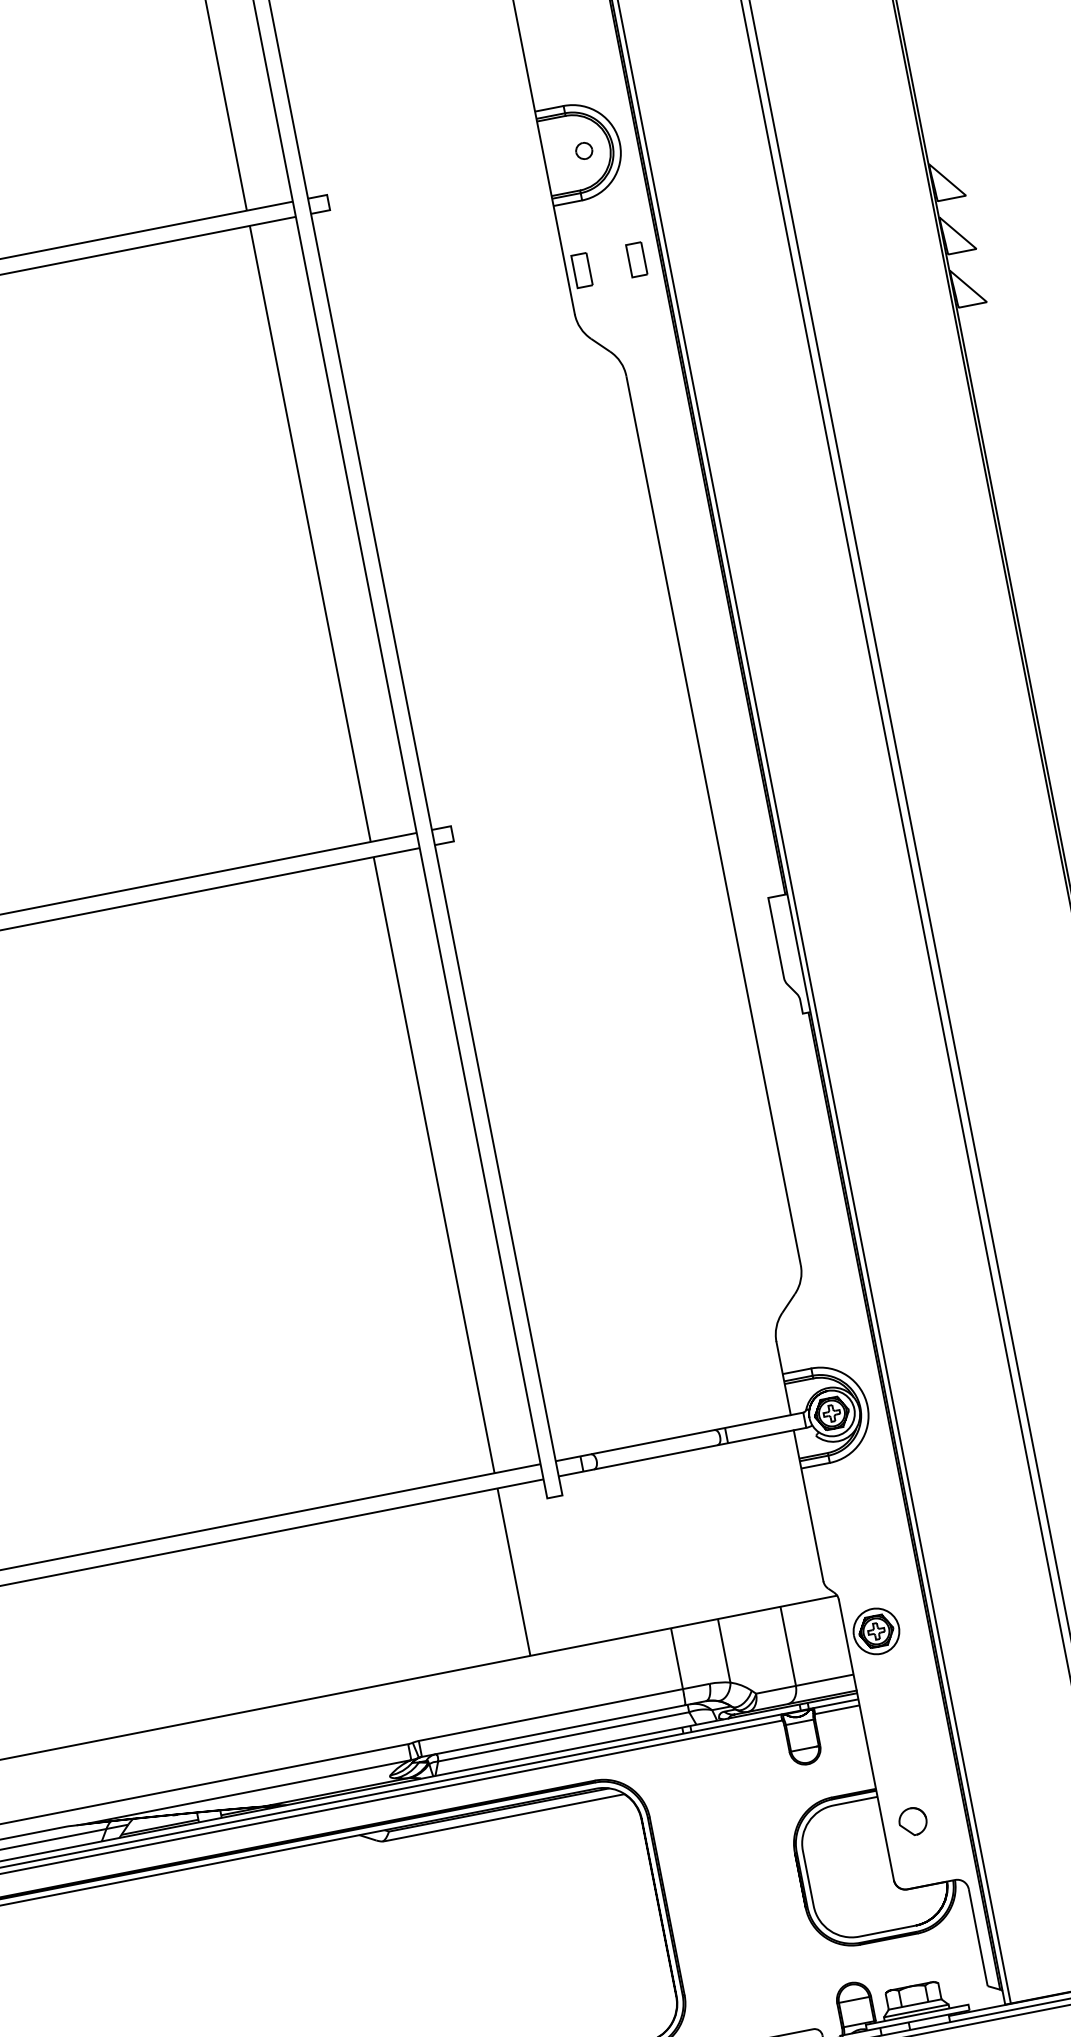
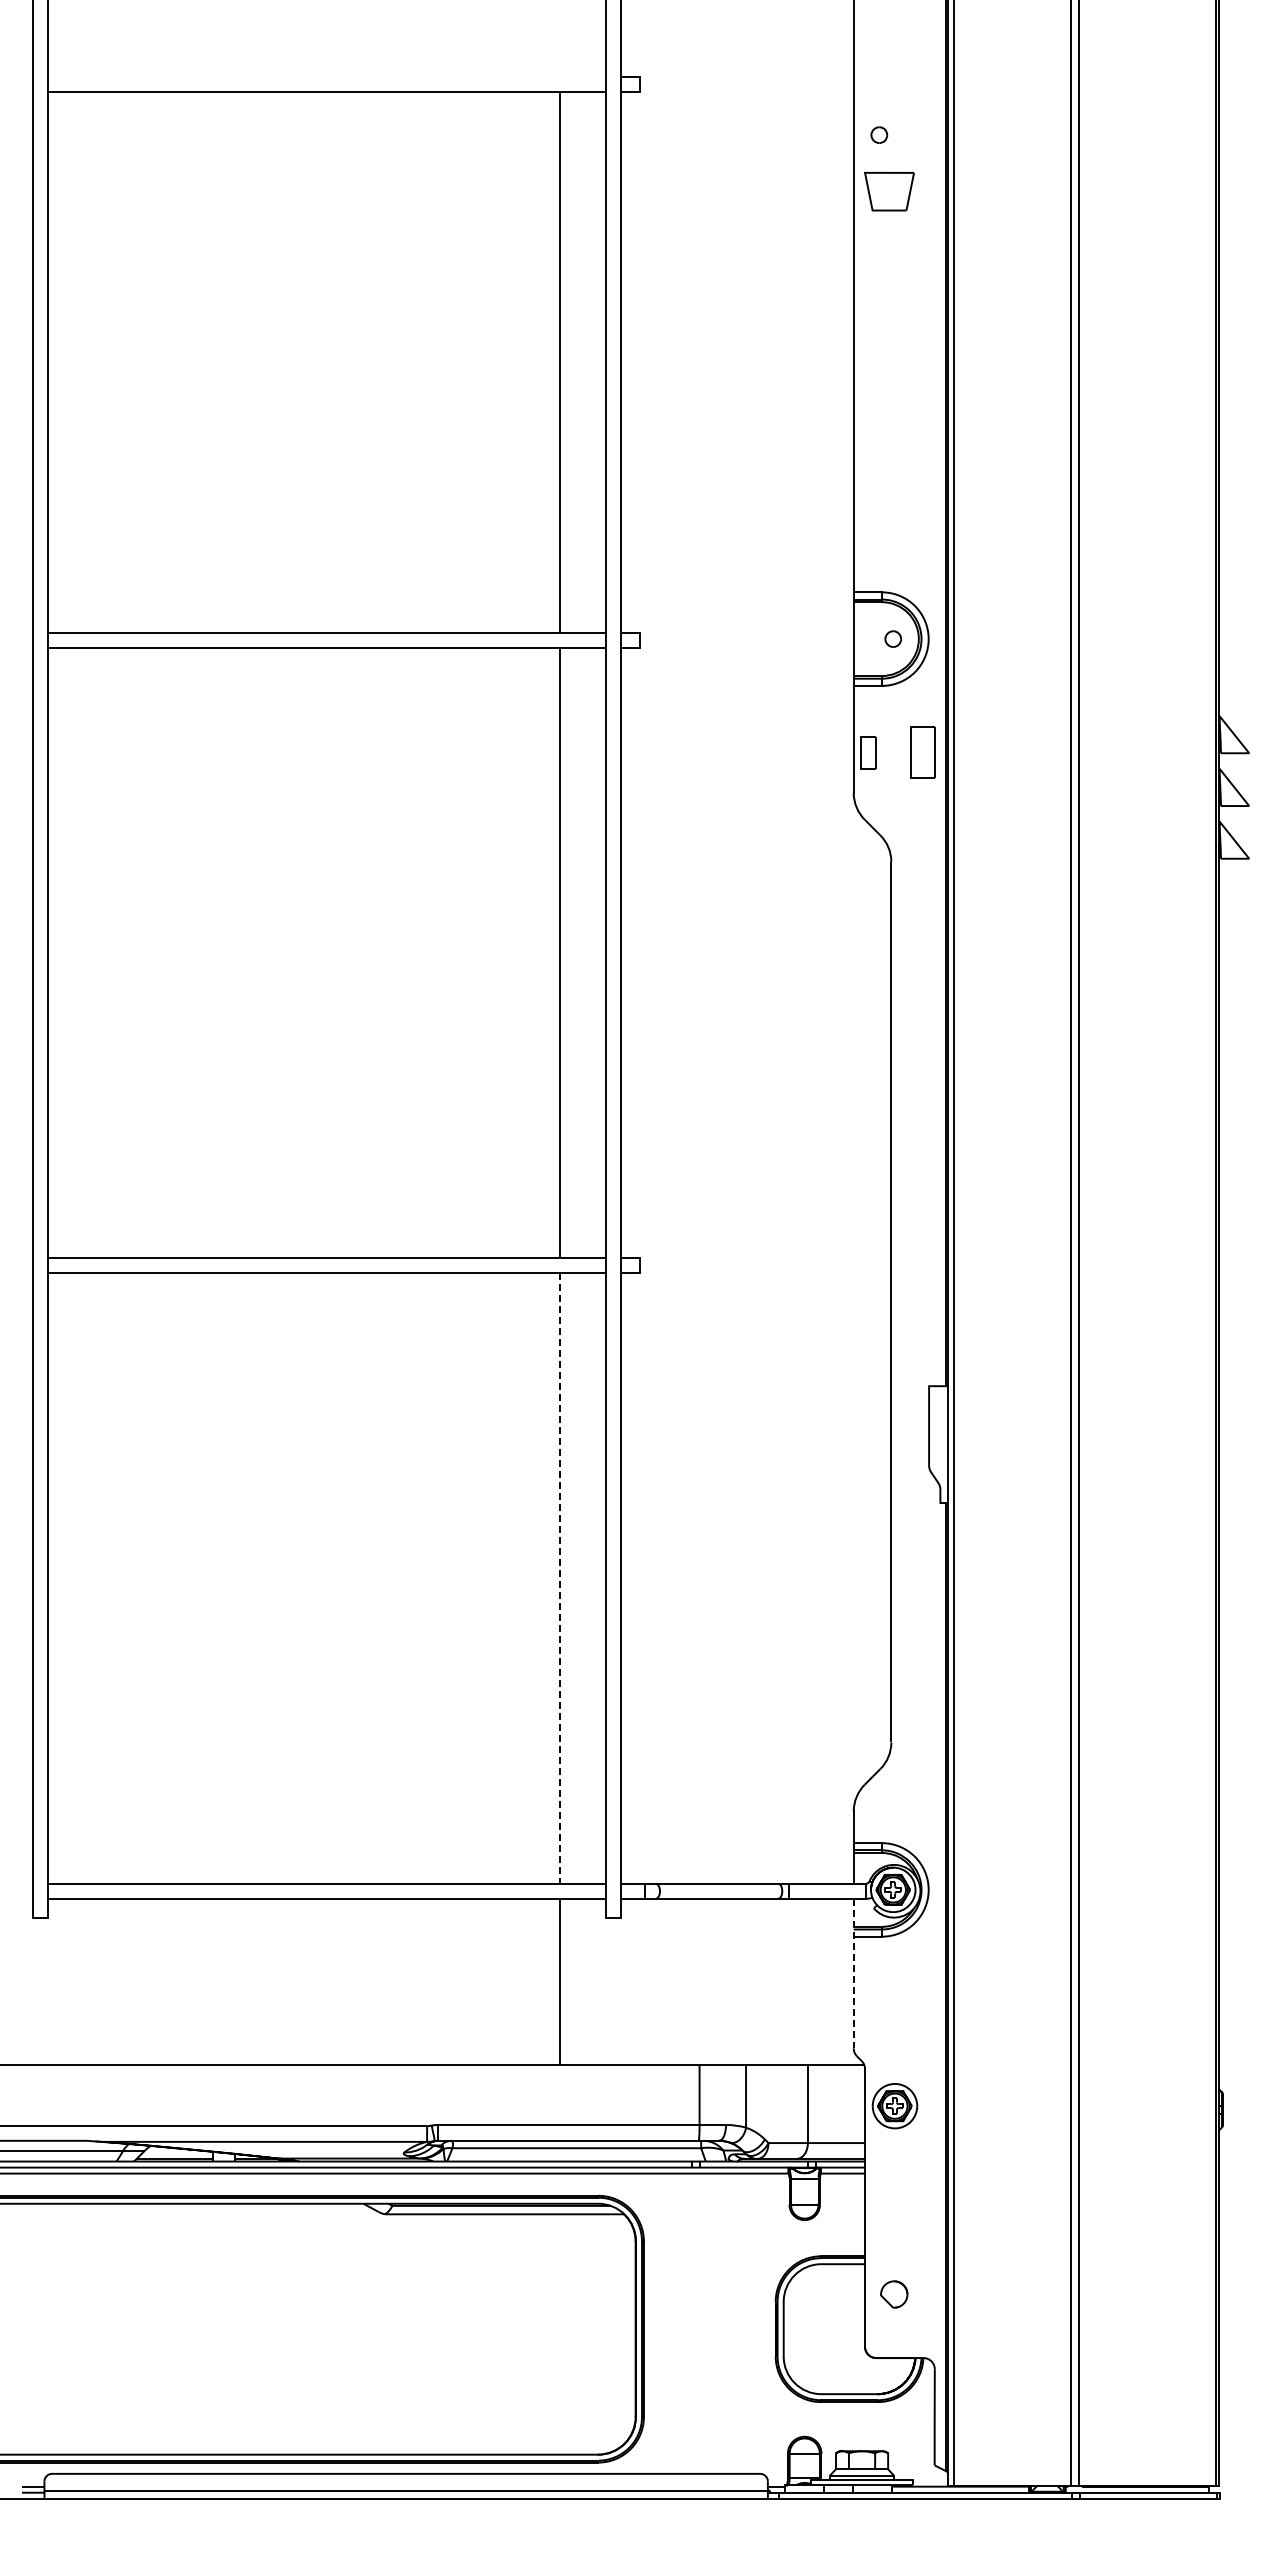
part: (637, 259) -> (923, 752), size x1.6
line: (434, 1166) -> (560, 1579), solid -> dashed
line: (808, 1505) -> (853, 1973), solid -> dashed

